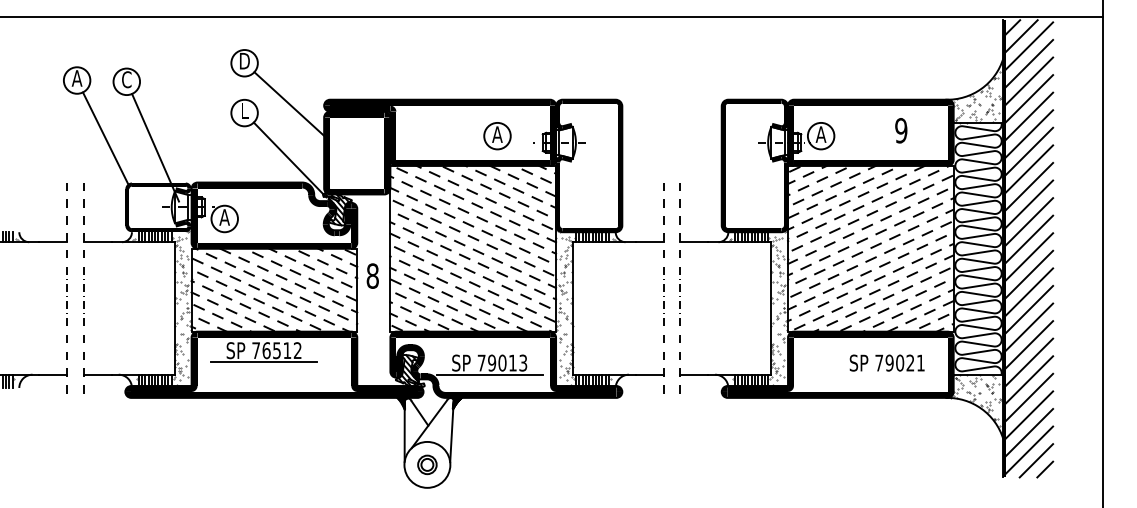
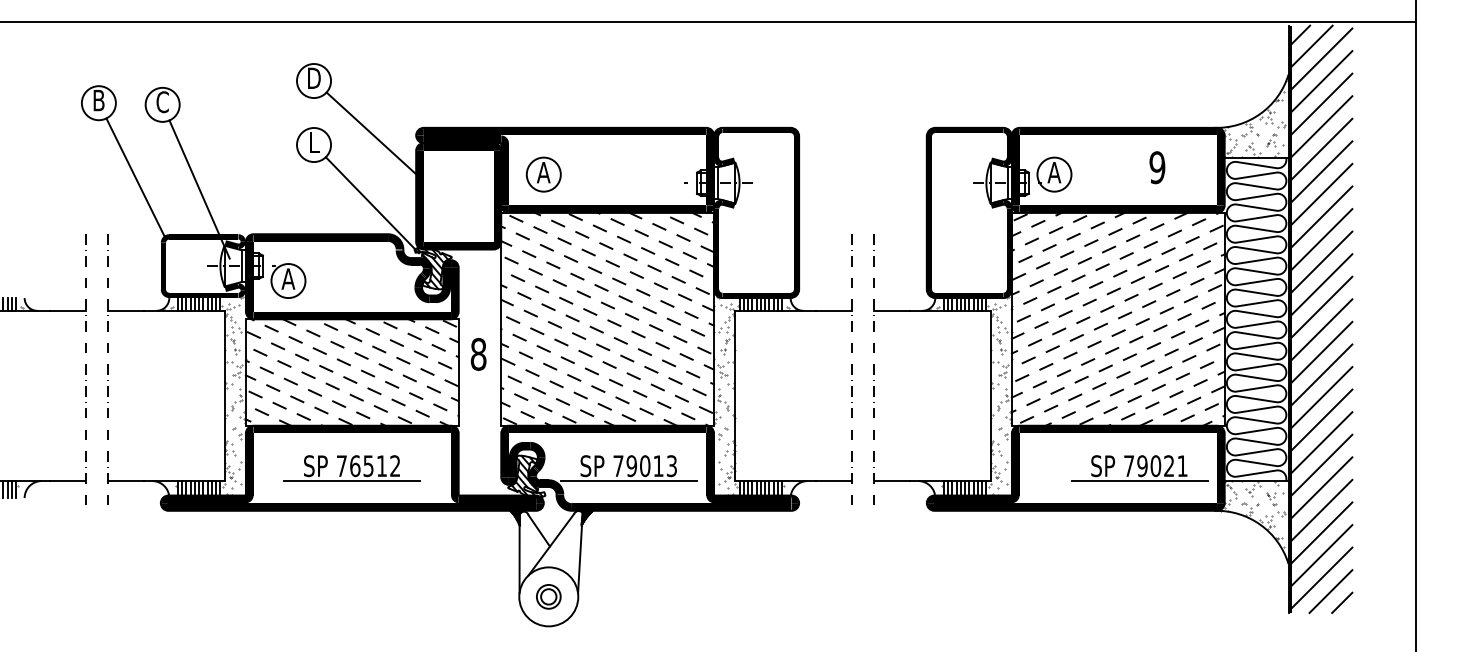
text: (76, 78) -> (98, 100), A -> B
part: (497, 136) -> (543, 174), moved
part: (263, 352) -> (351, 468), moved
line: (887, 375) -> (1139, 481), added

